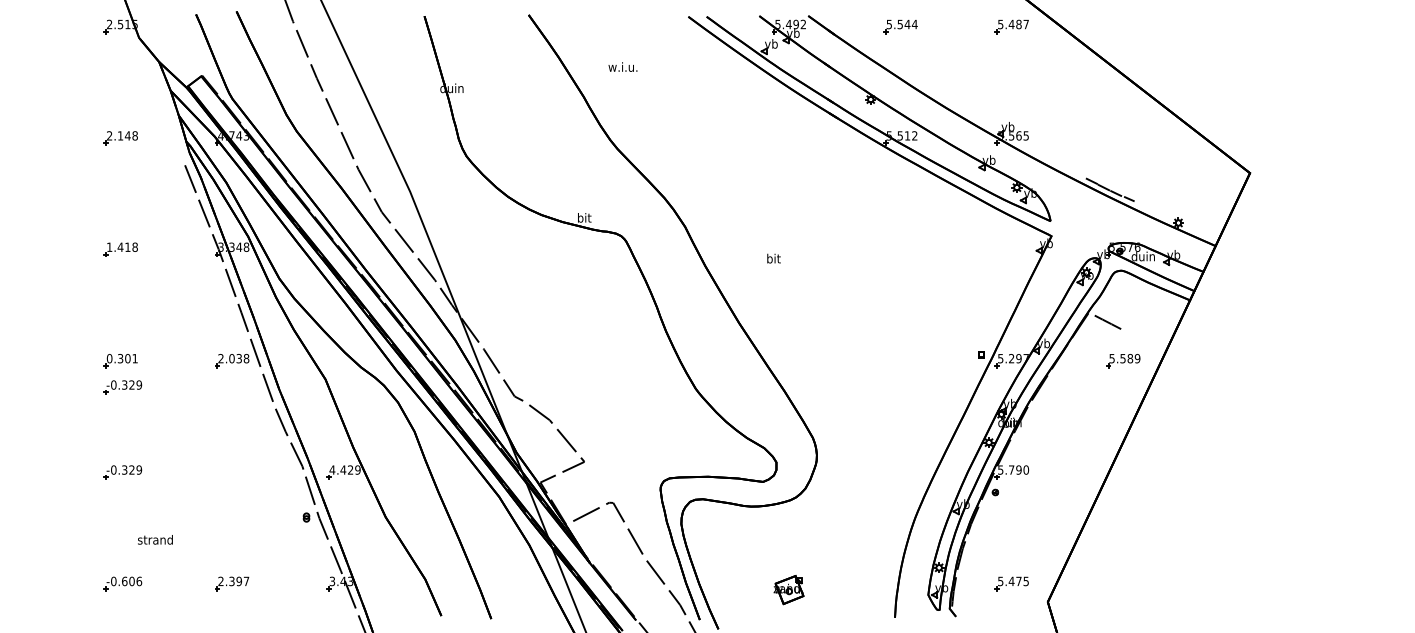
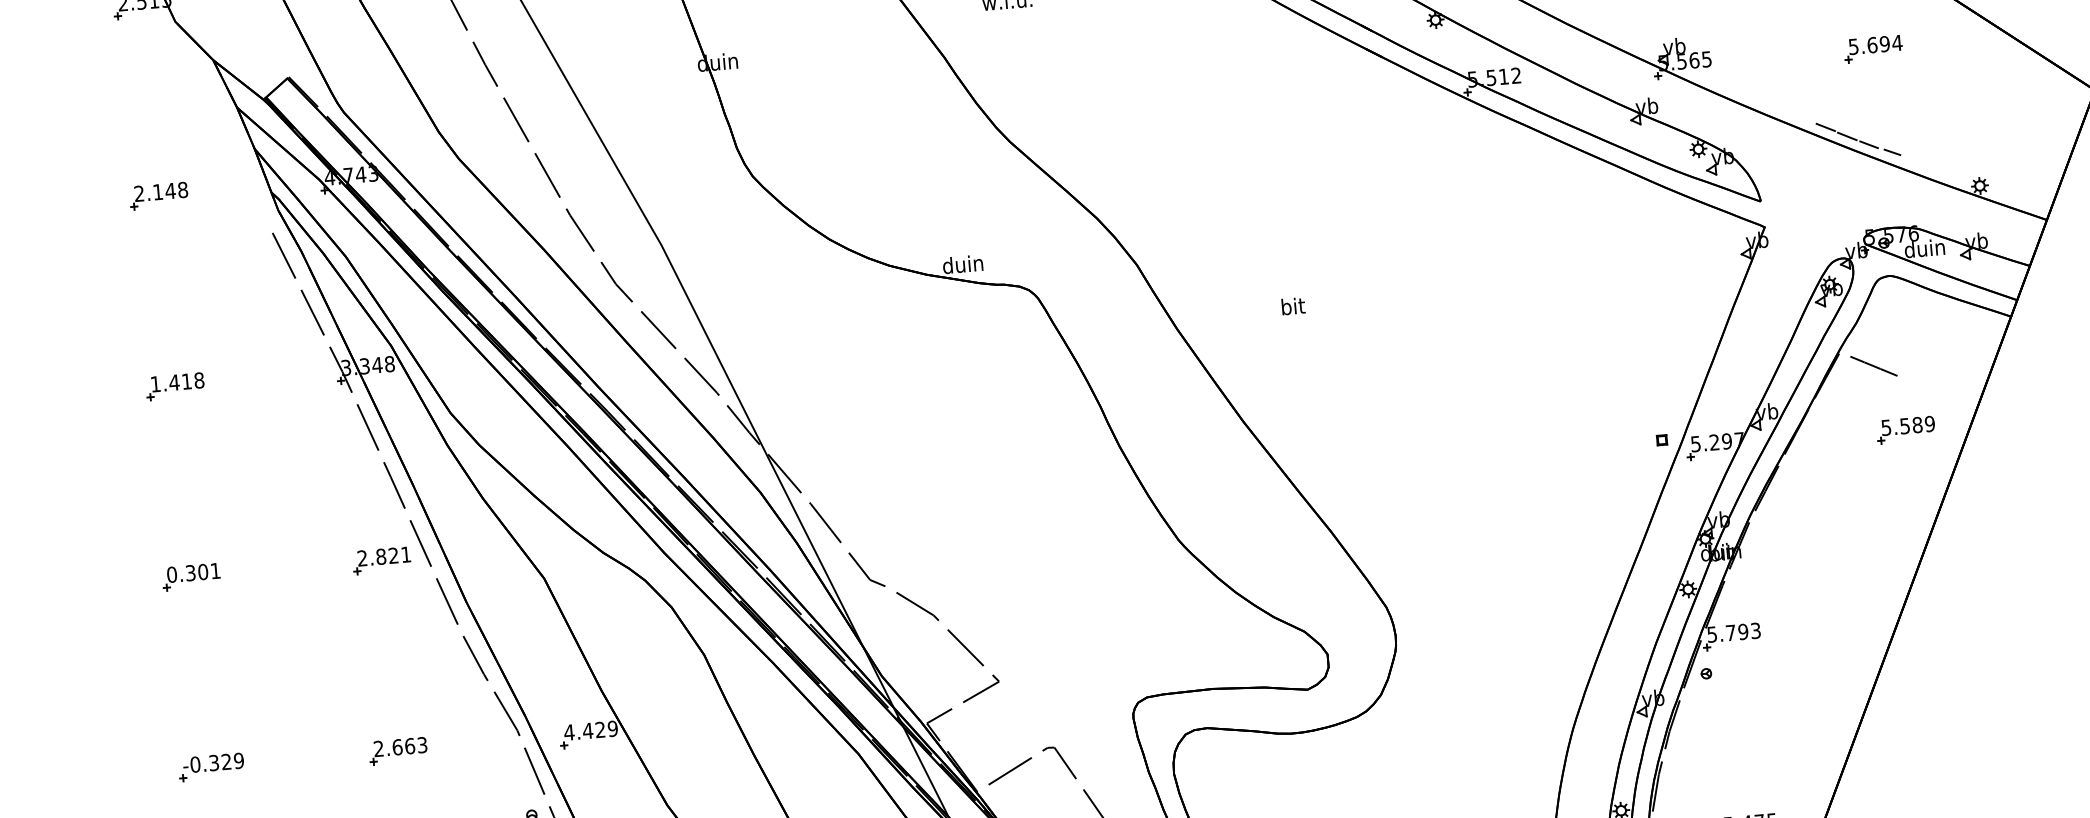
part: (1123, 138) -> (1873, 49), added
text: (583, 217) -> (961, 263), bit -> duin
text: (239, 358) -> (394, 555), 2.038 -> 2.821
part: (122, 387) -> (198, 622), removed
text: (1026, 469) -> (1756, 629), 5.790 -> 5.793
part: (232, 472) -> (398, 751), added

